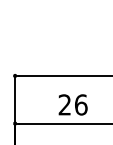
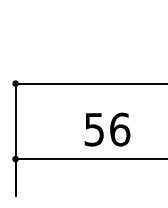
text: (64, 104) -> (93, 128), 26 -> 56

